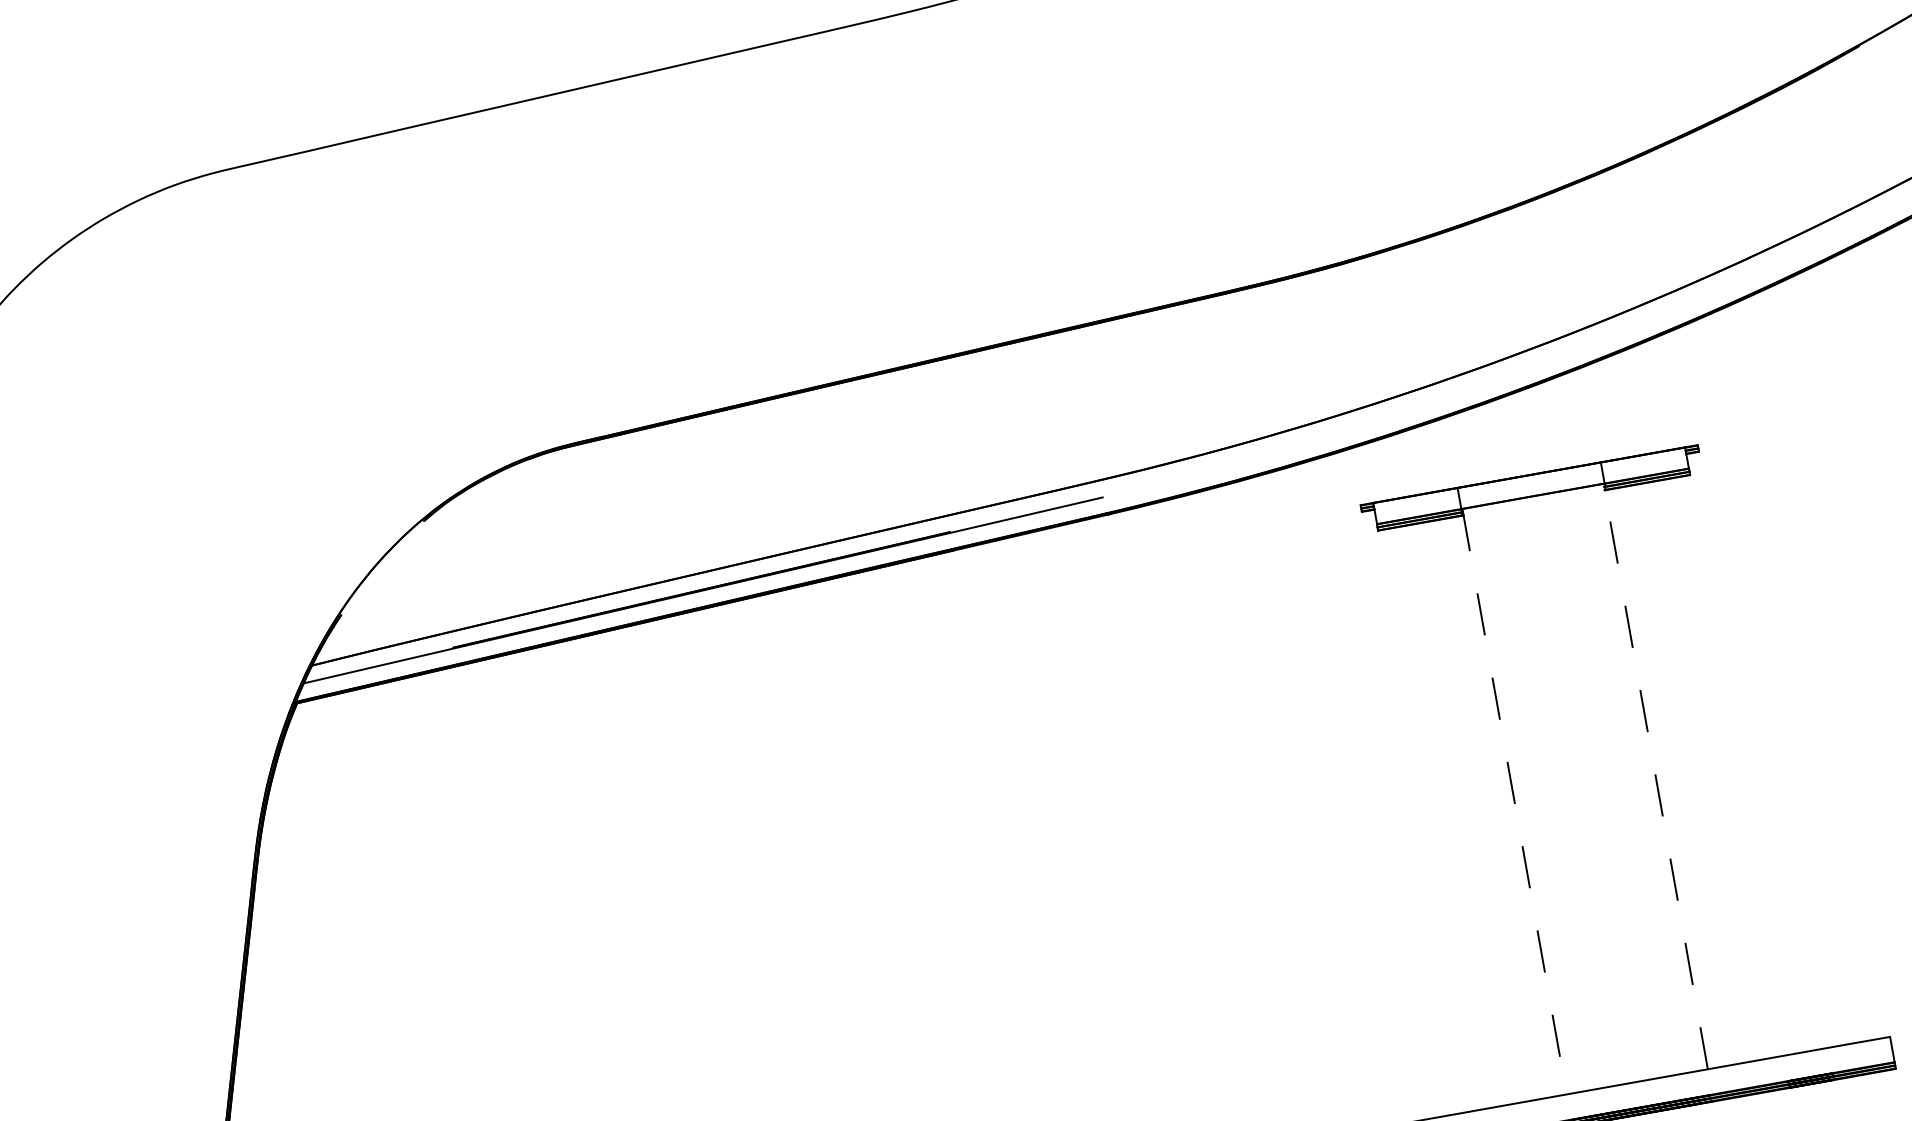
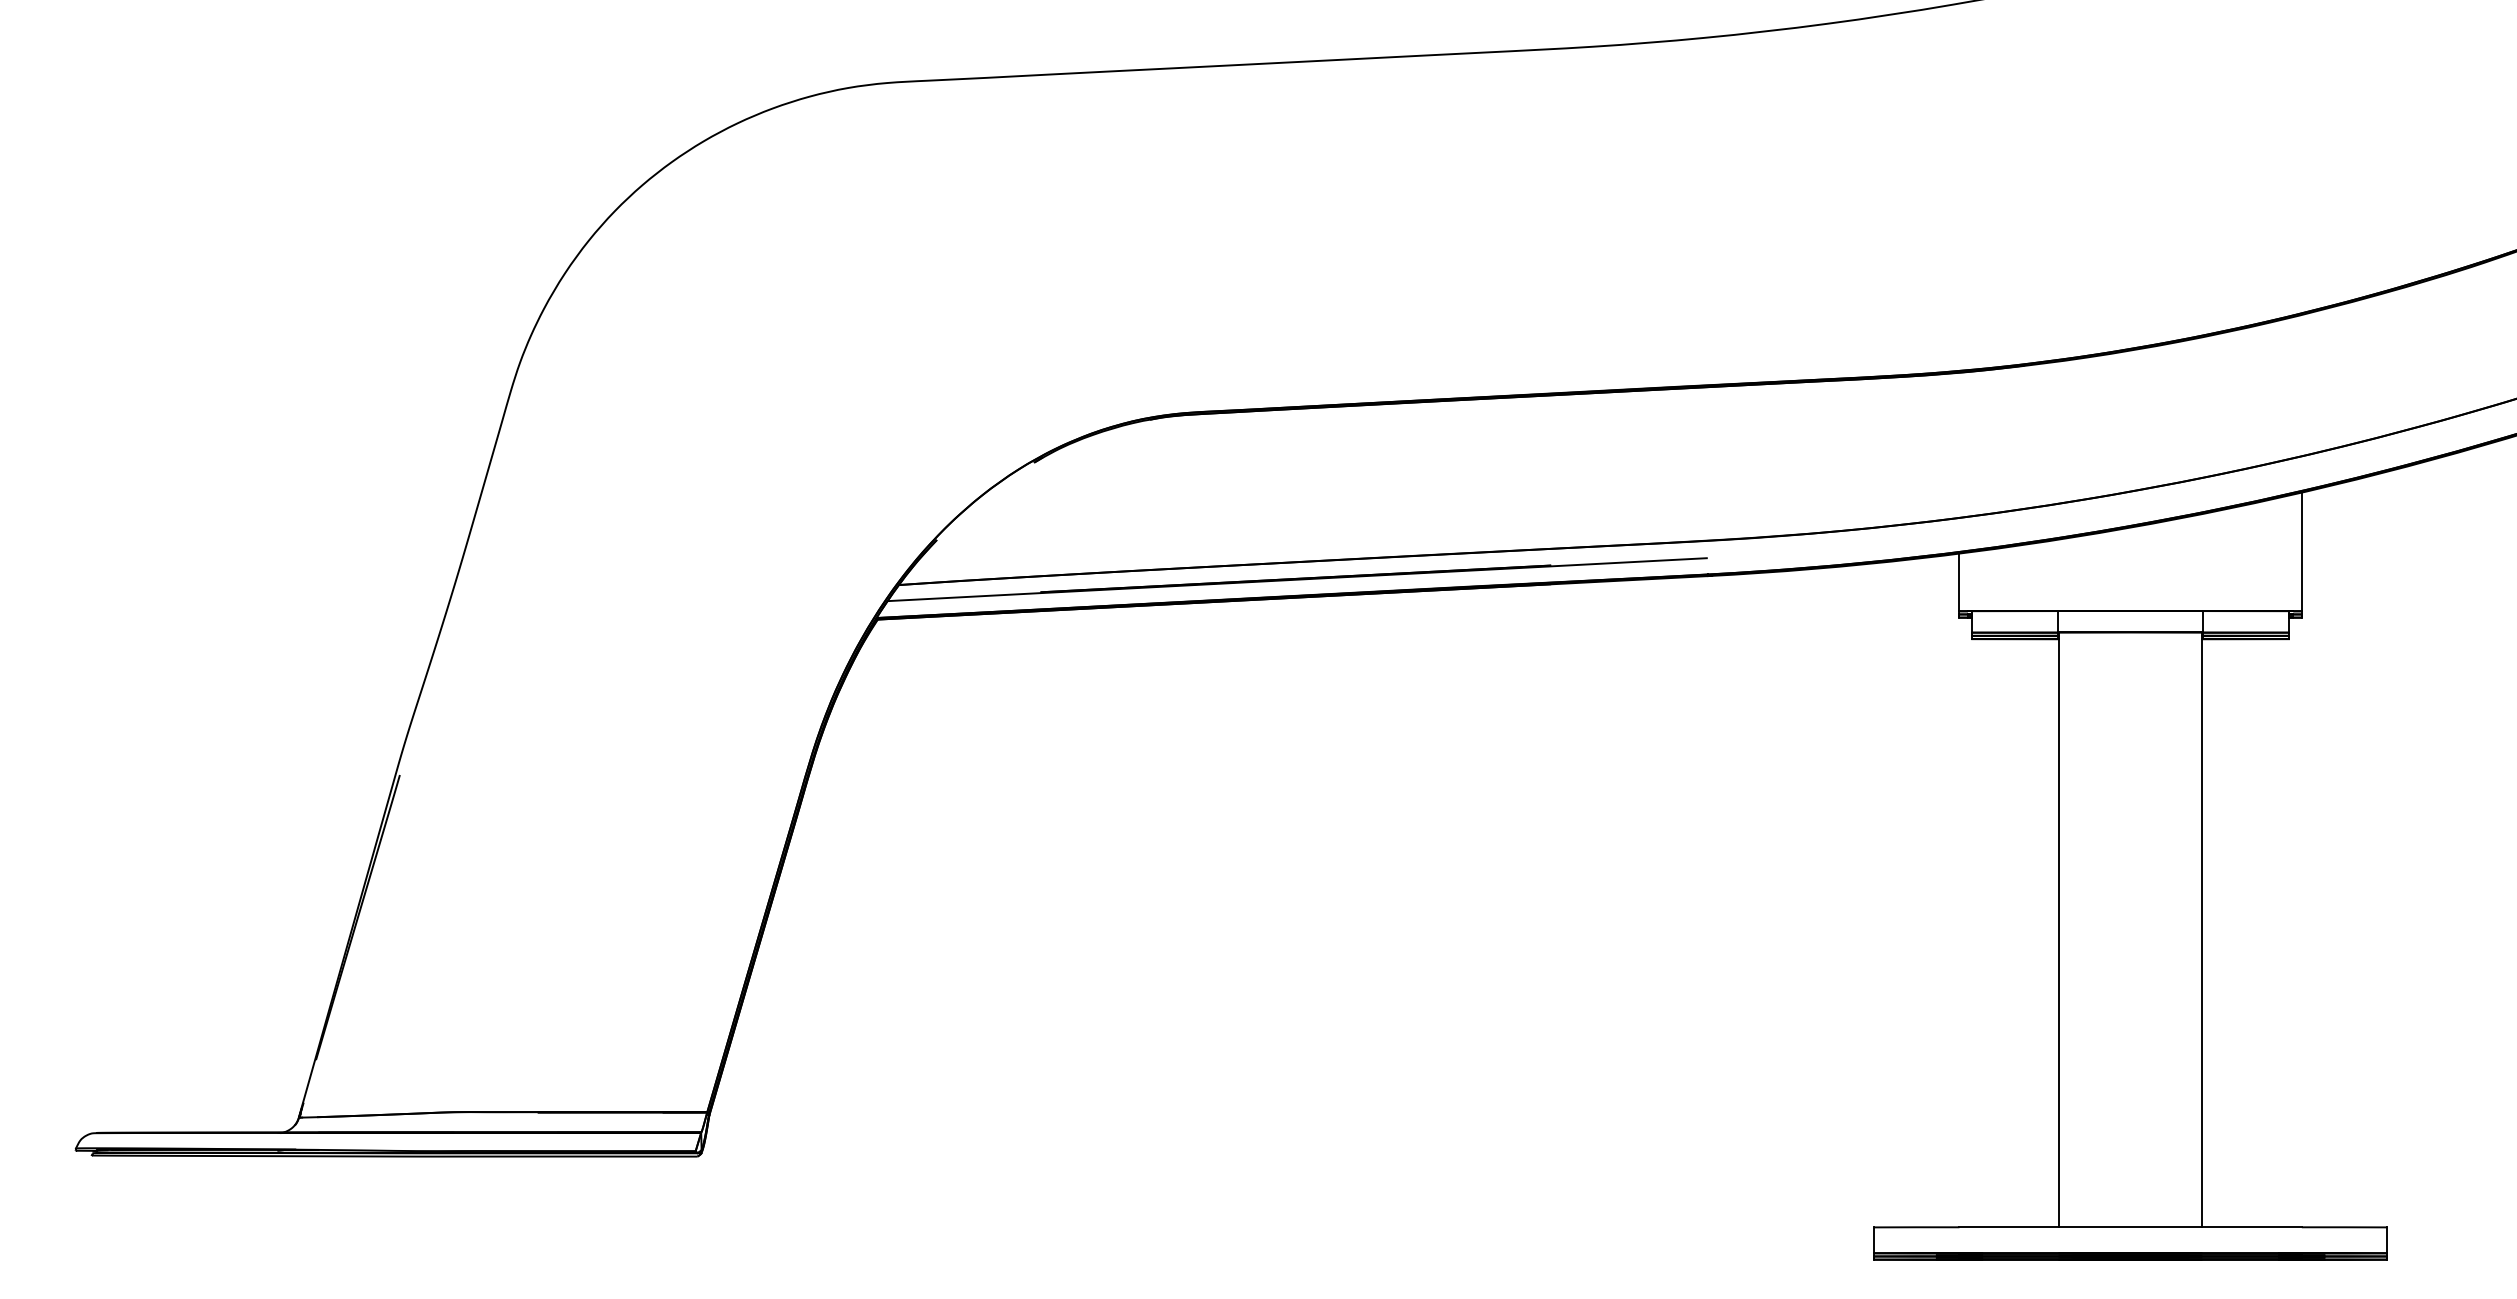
line: (1686, 386) -> (2301, 551), added
line: (1355, 477) -> (1959, 582), added
line: (1655, 776) -> (2202, 929), dashed -> solid
line: (1514, 802) -> (2058, 930), dashed -> solid

